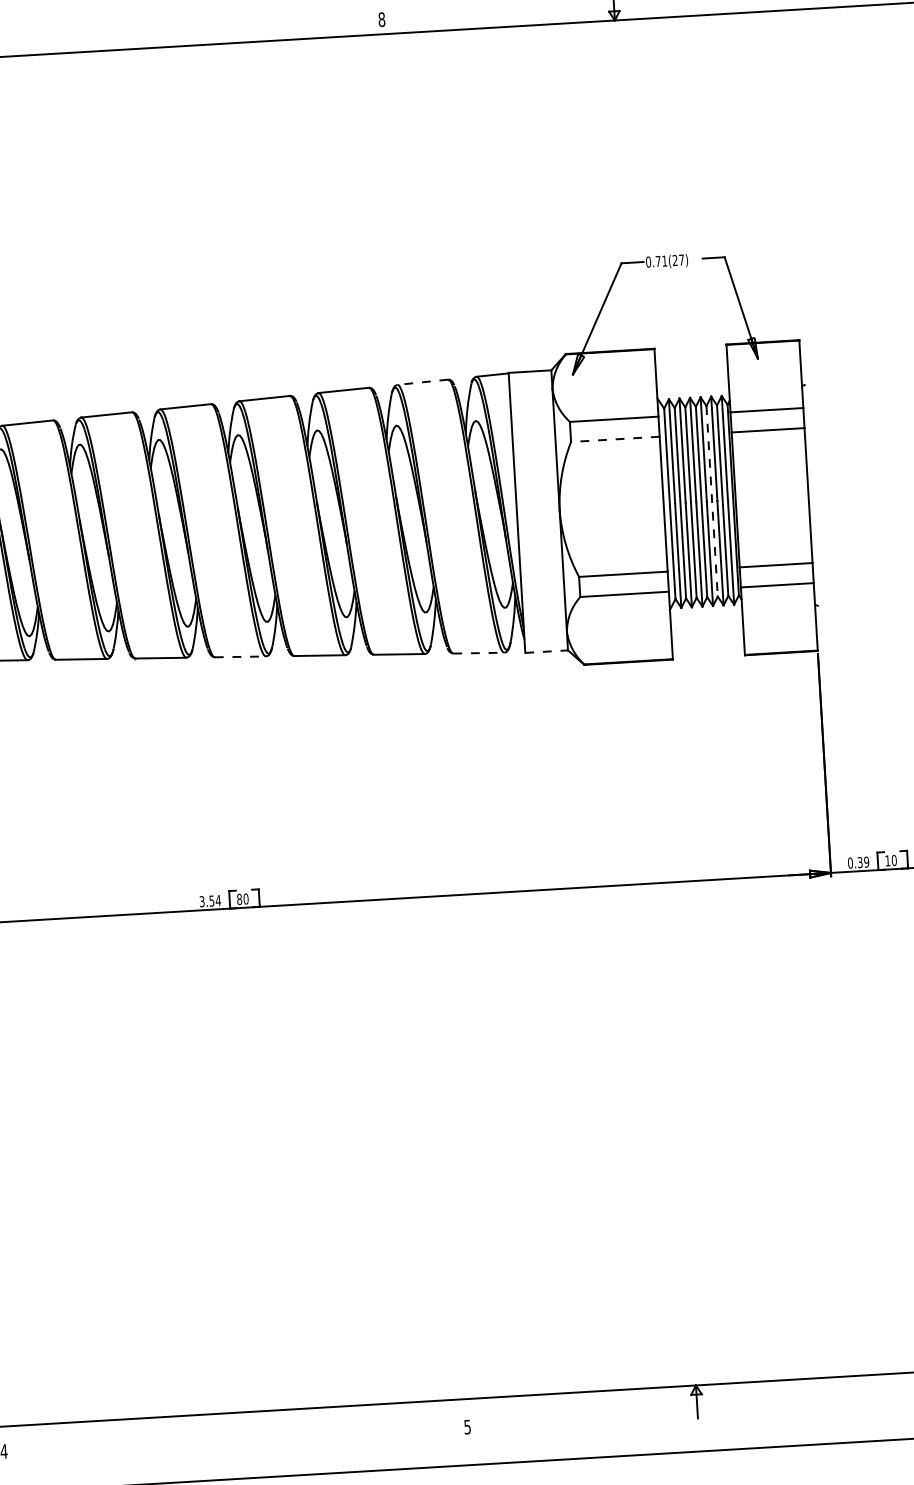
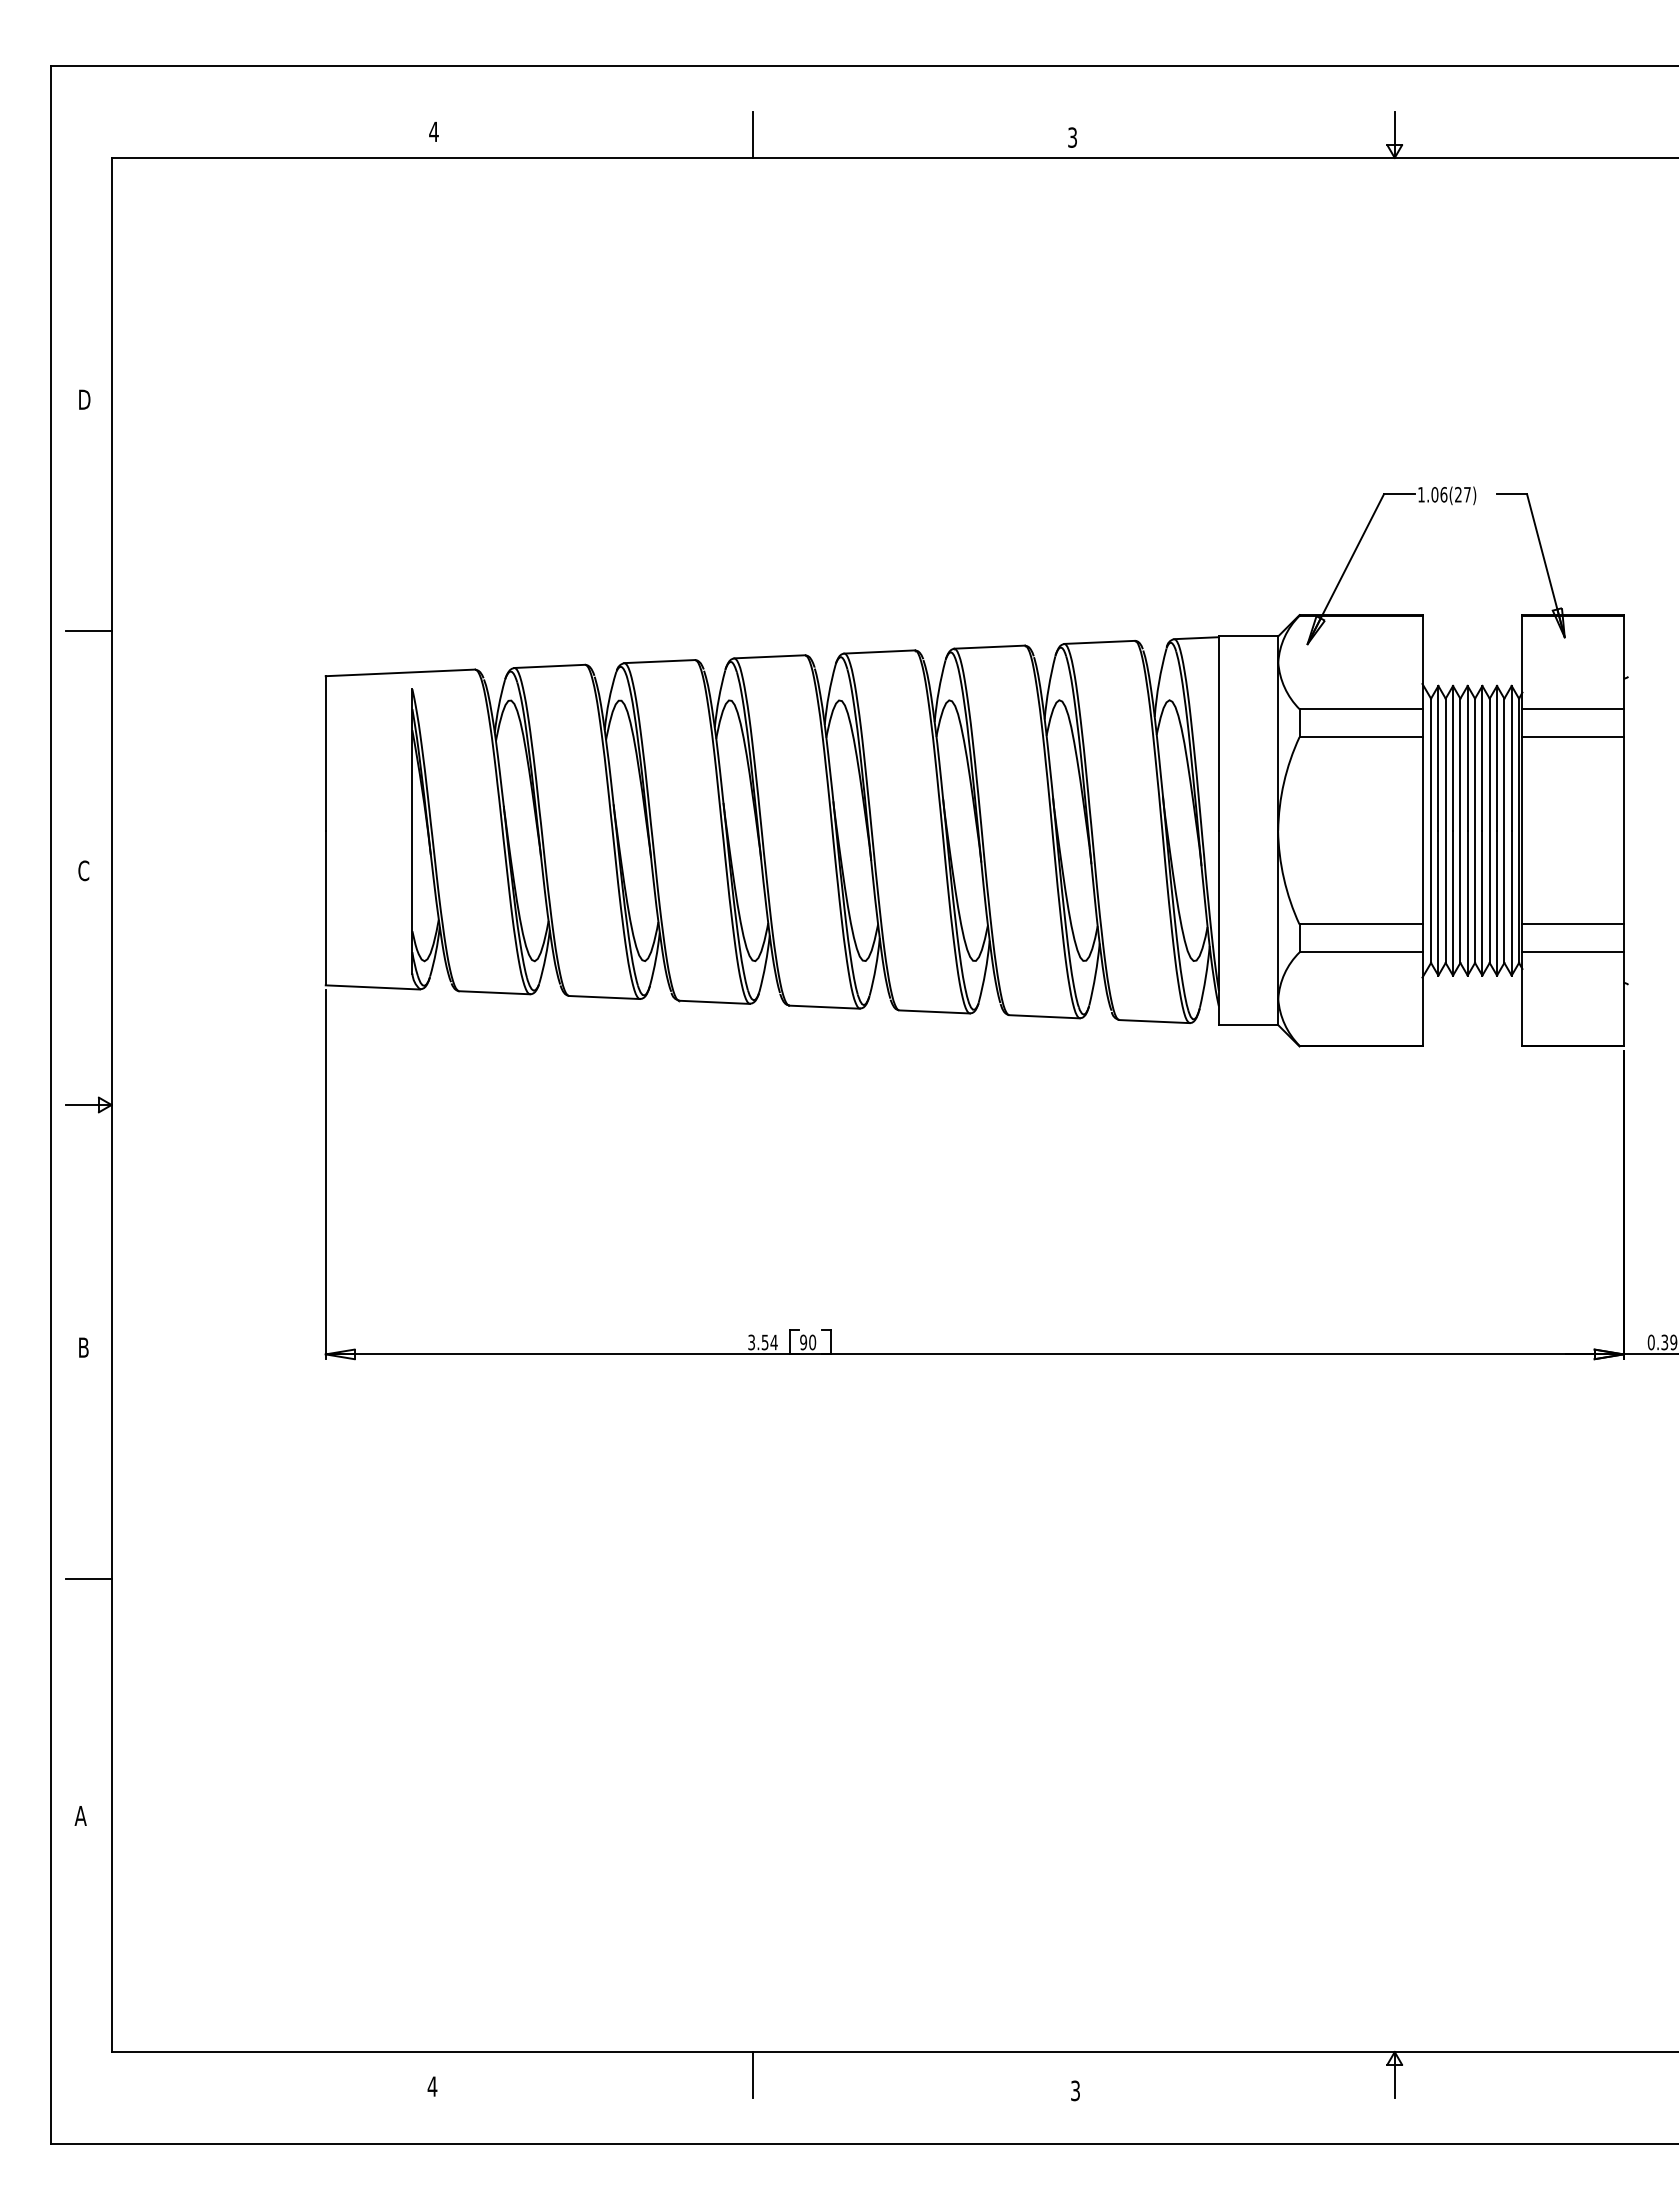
text: (381, 19) -> (1072, 137), 8 -> 3
line: (151, 31) -> (753, 134), added
text: (656, 261) -> (1432, 494), 0.71(27) -> 1.06(27)
line: (422, 382) -> (1099, 642), dashed -> solid
line: (615, 439) -> (1360, 737), dashed -> solid
line: (712, 501) -> (1489, 831), dashed -> solid
line: (546, 651) -> (1248, 1025), dashed -> solid
line: (479, 653) -> (1155, 1021), dashed -> solid
line: (241, 657) -> (825, 1007), dashed -> solid
text: (239, 899) -> (803, 1342), 80 -> 90
text: (467, 1426) -> (1075, 2090), 5 -> 3
line: (234, 1429) -> (753, 2074), added

